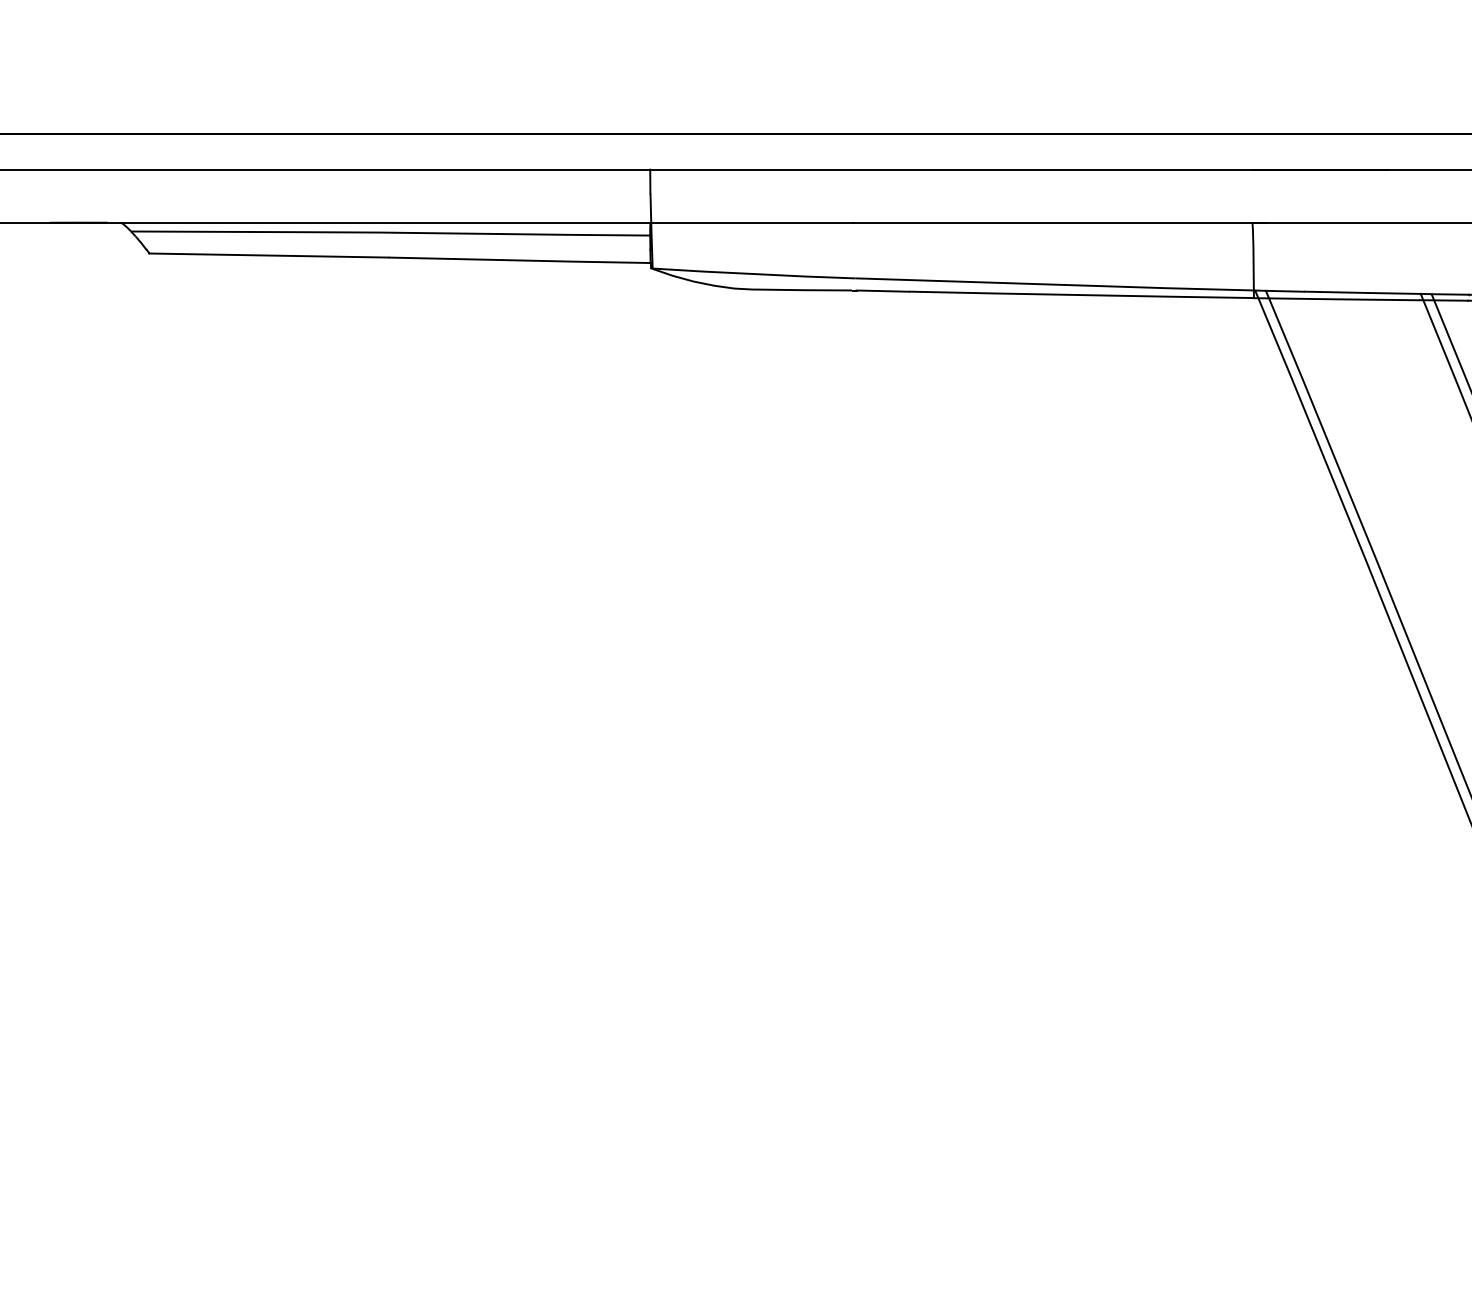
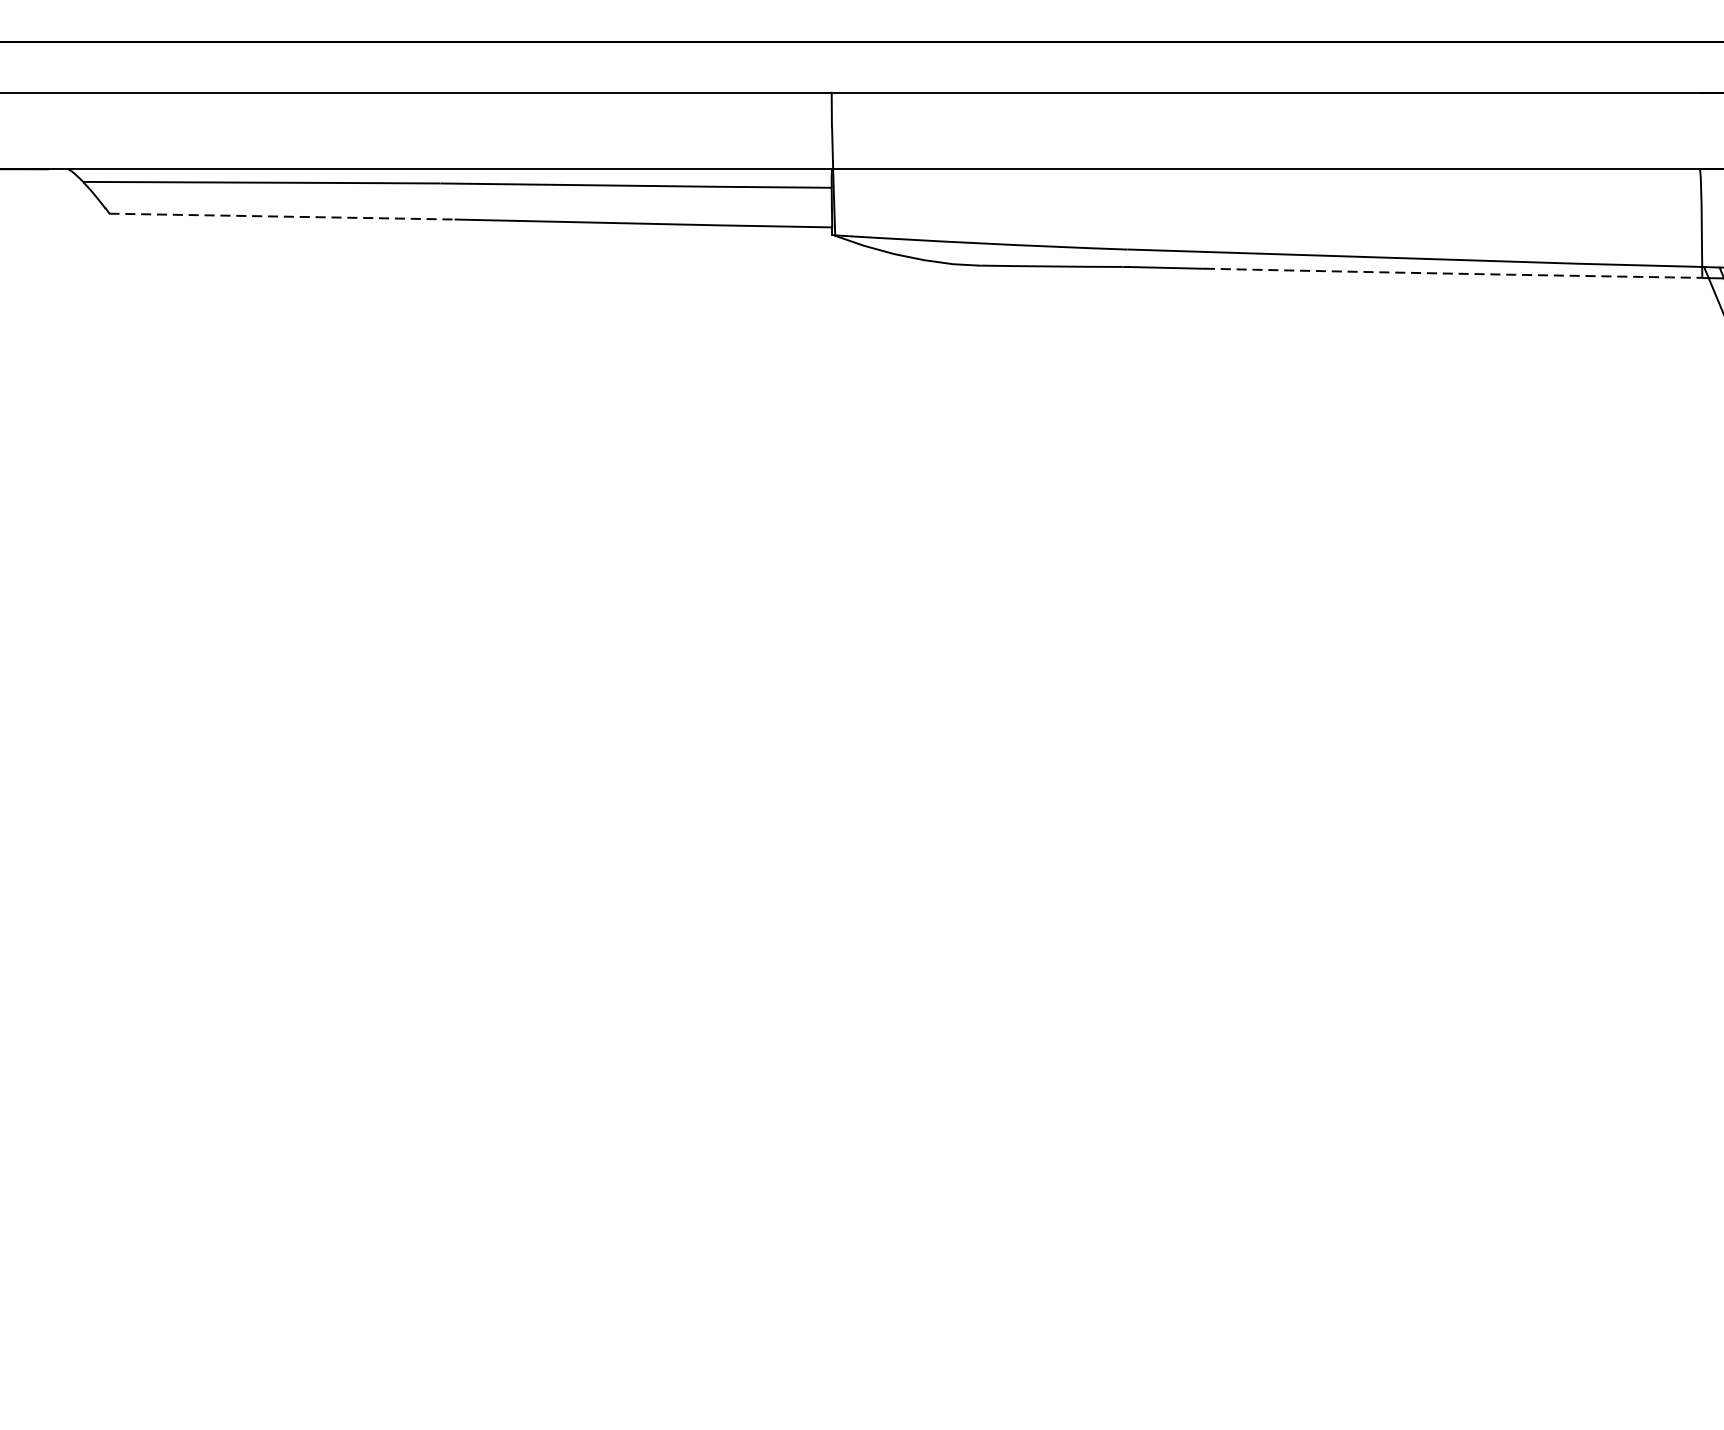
line: (269, 255) -> (282, 216), solid -> dashed
arc: (1081, 295) -> (1453, 274), solid -> dashed

